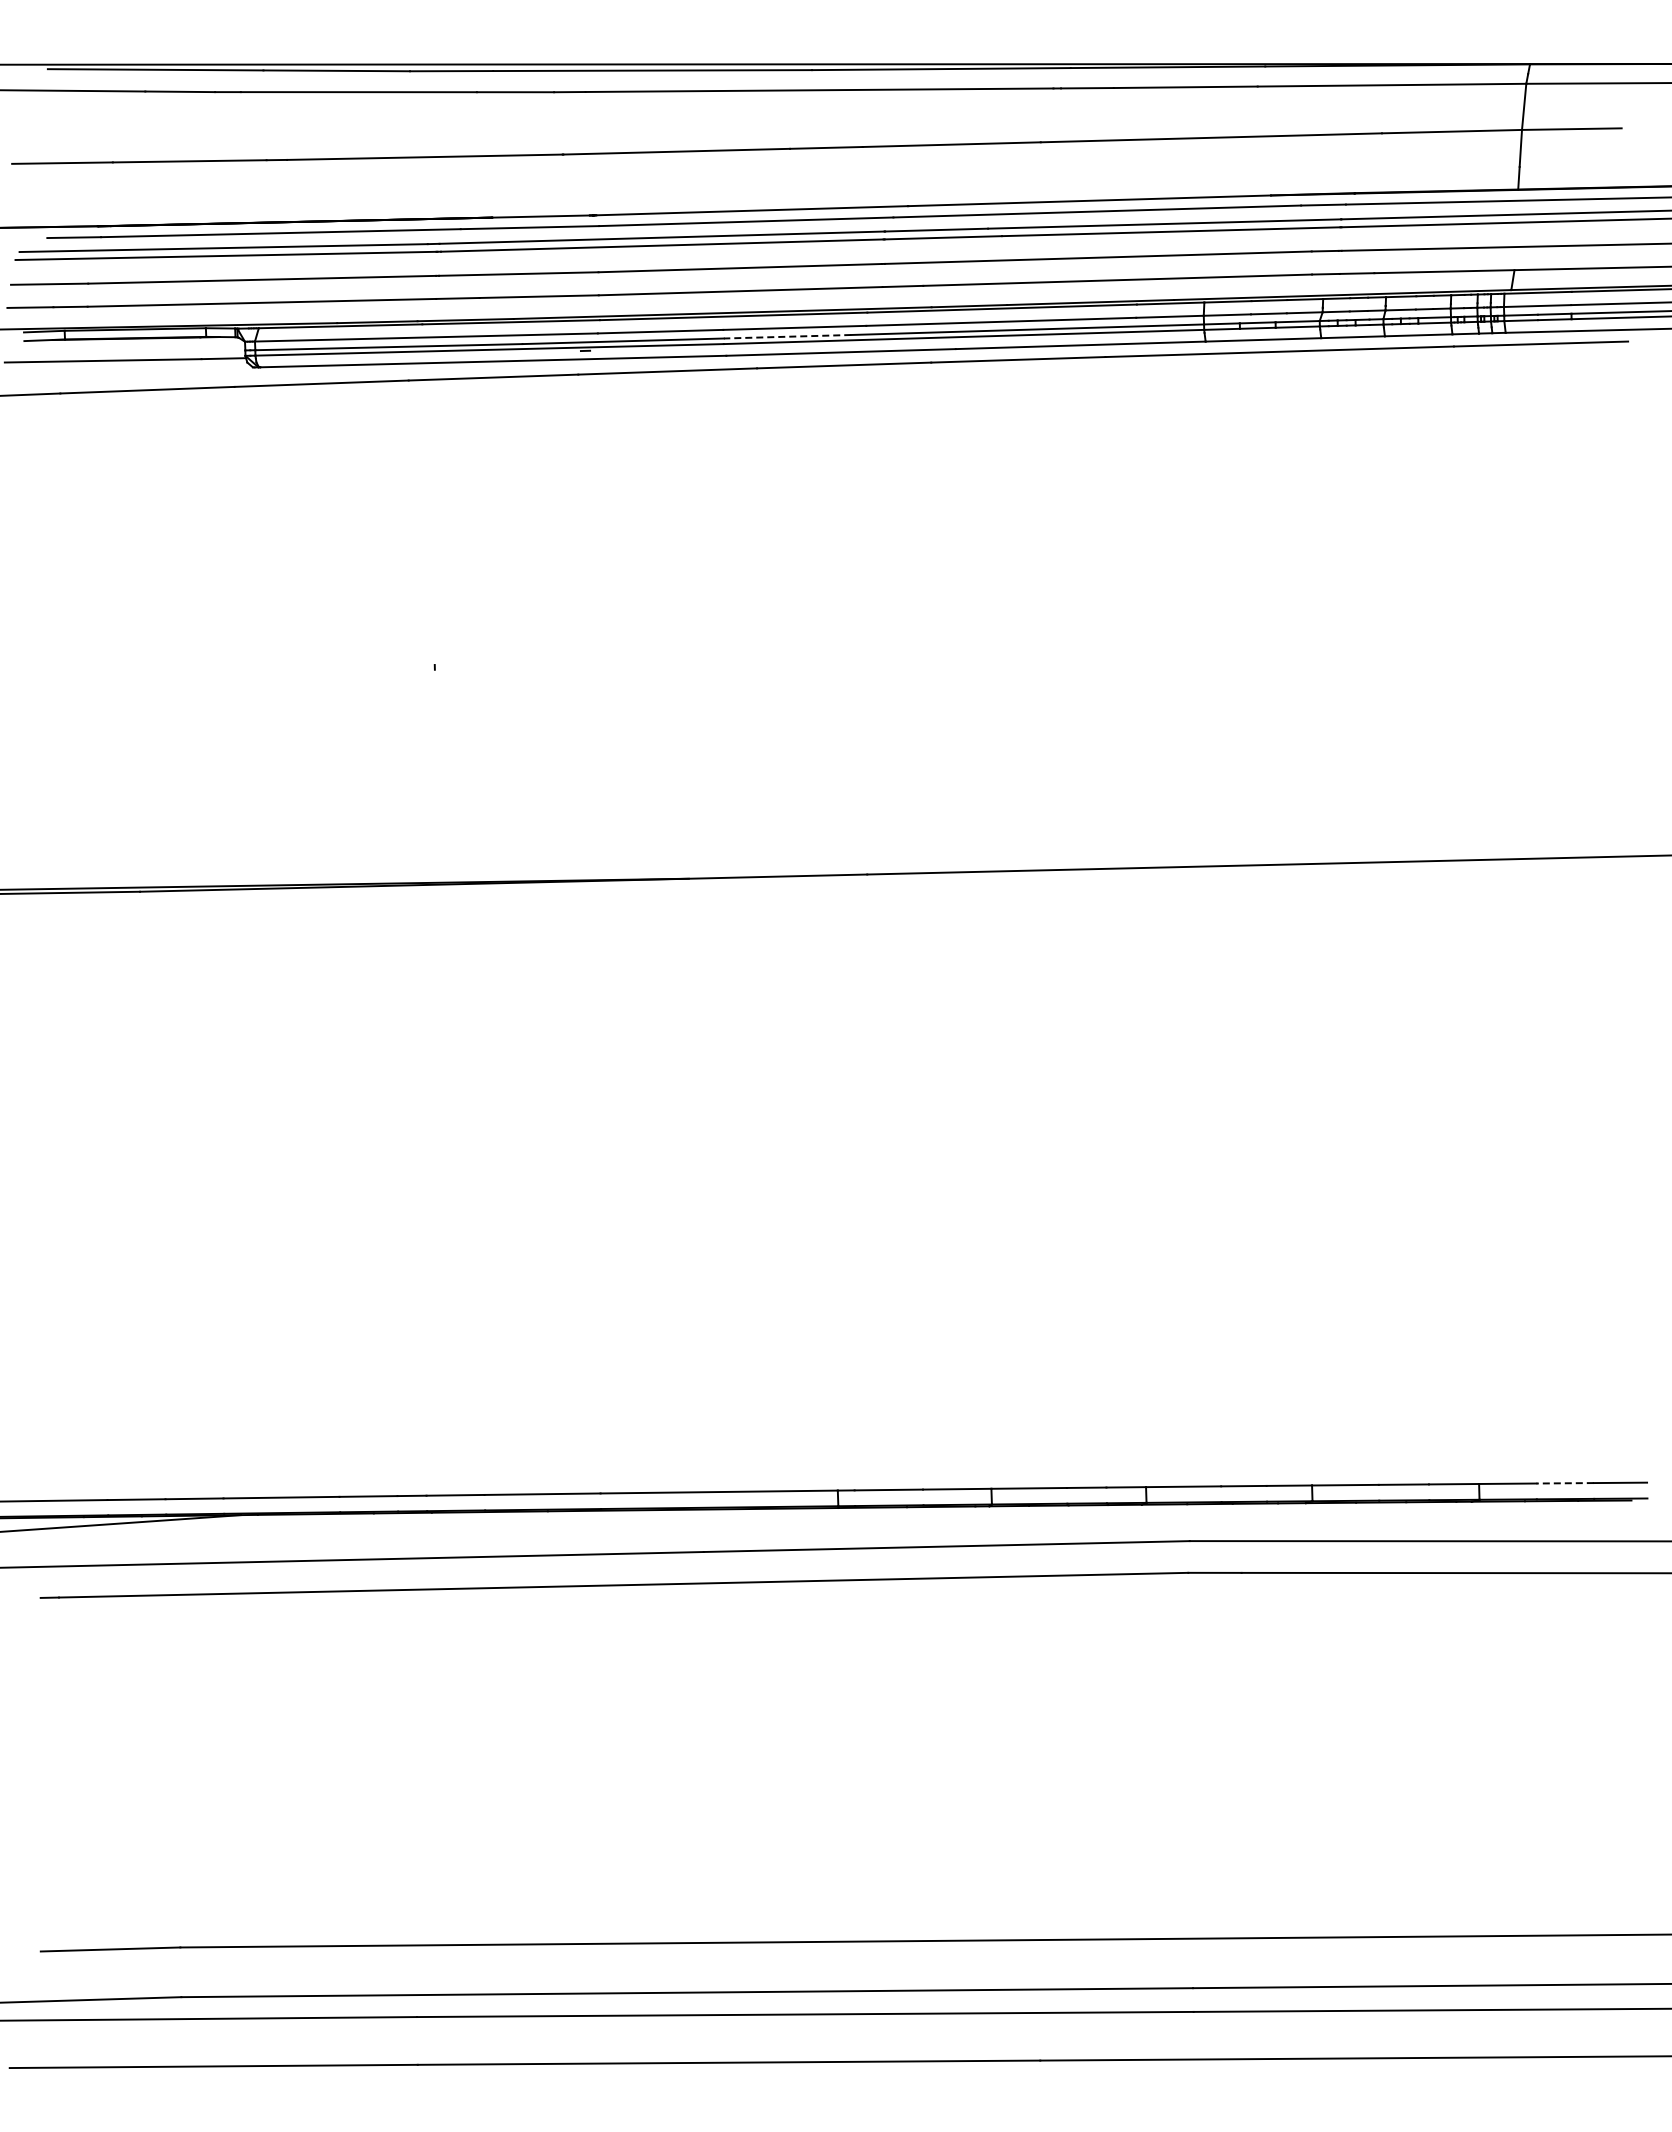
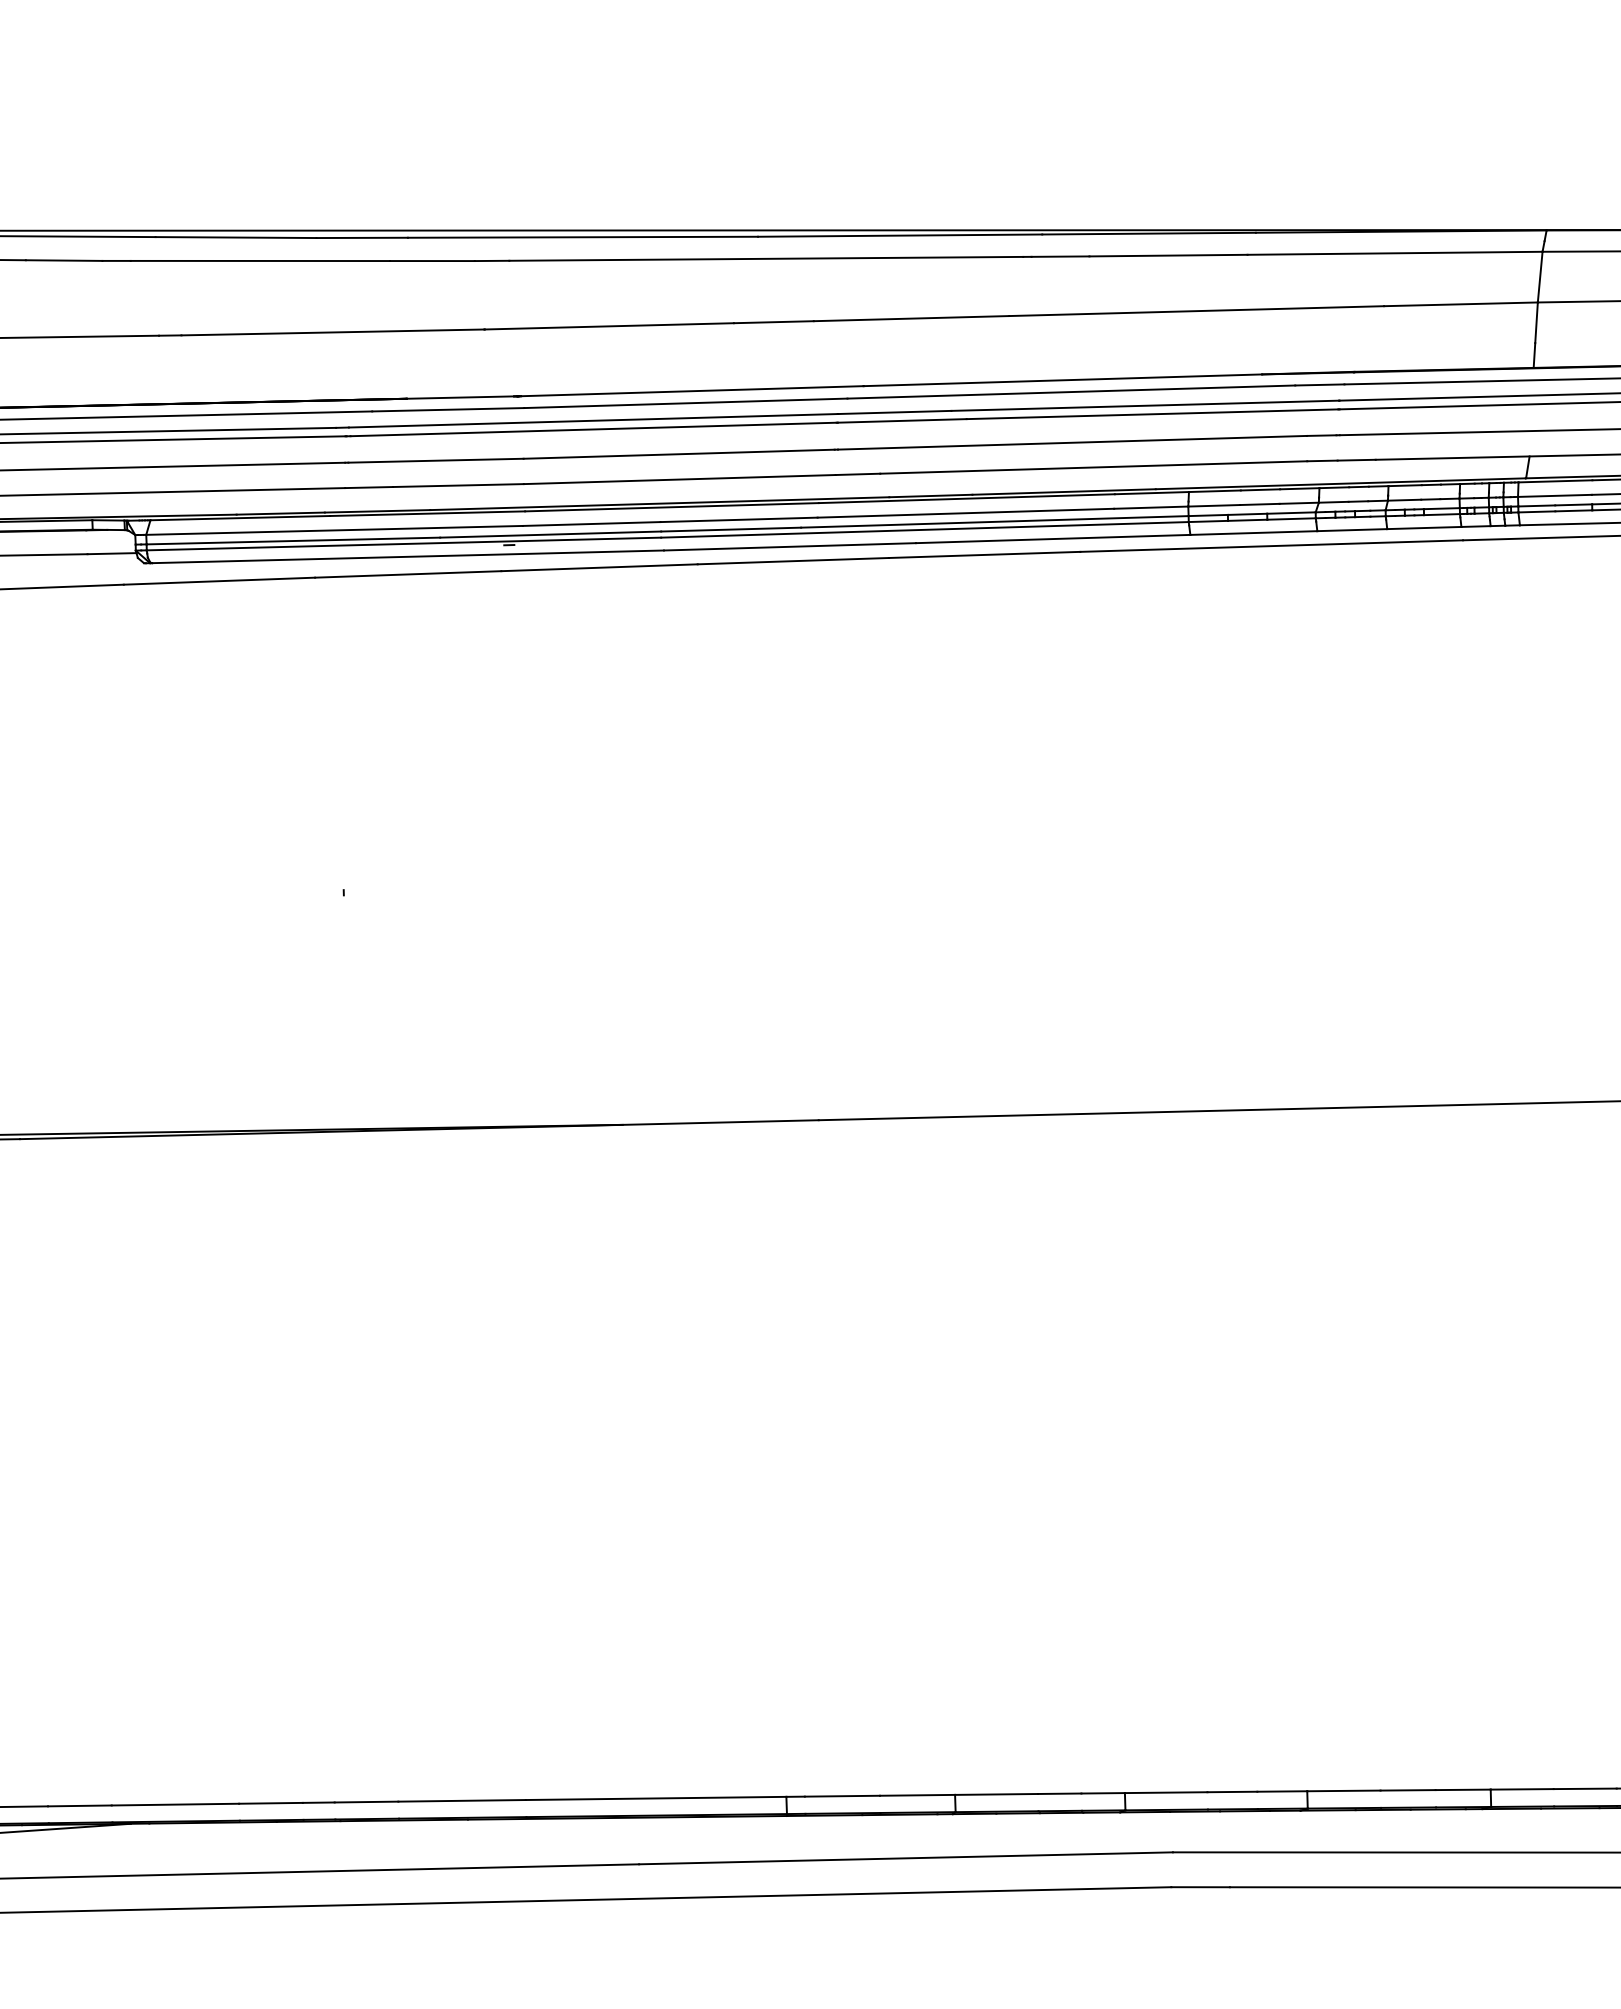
line: (787, 336) -> (731, 529), dashed -> solid
line: (1565, 1483) -> (1585, 1789), dashed -> solid

